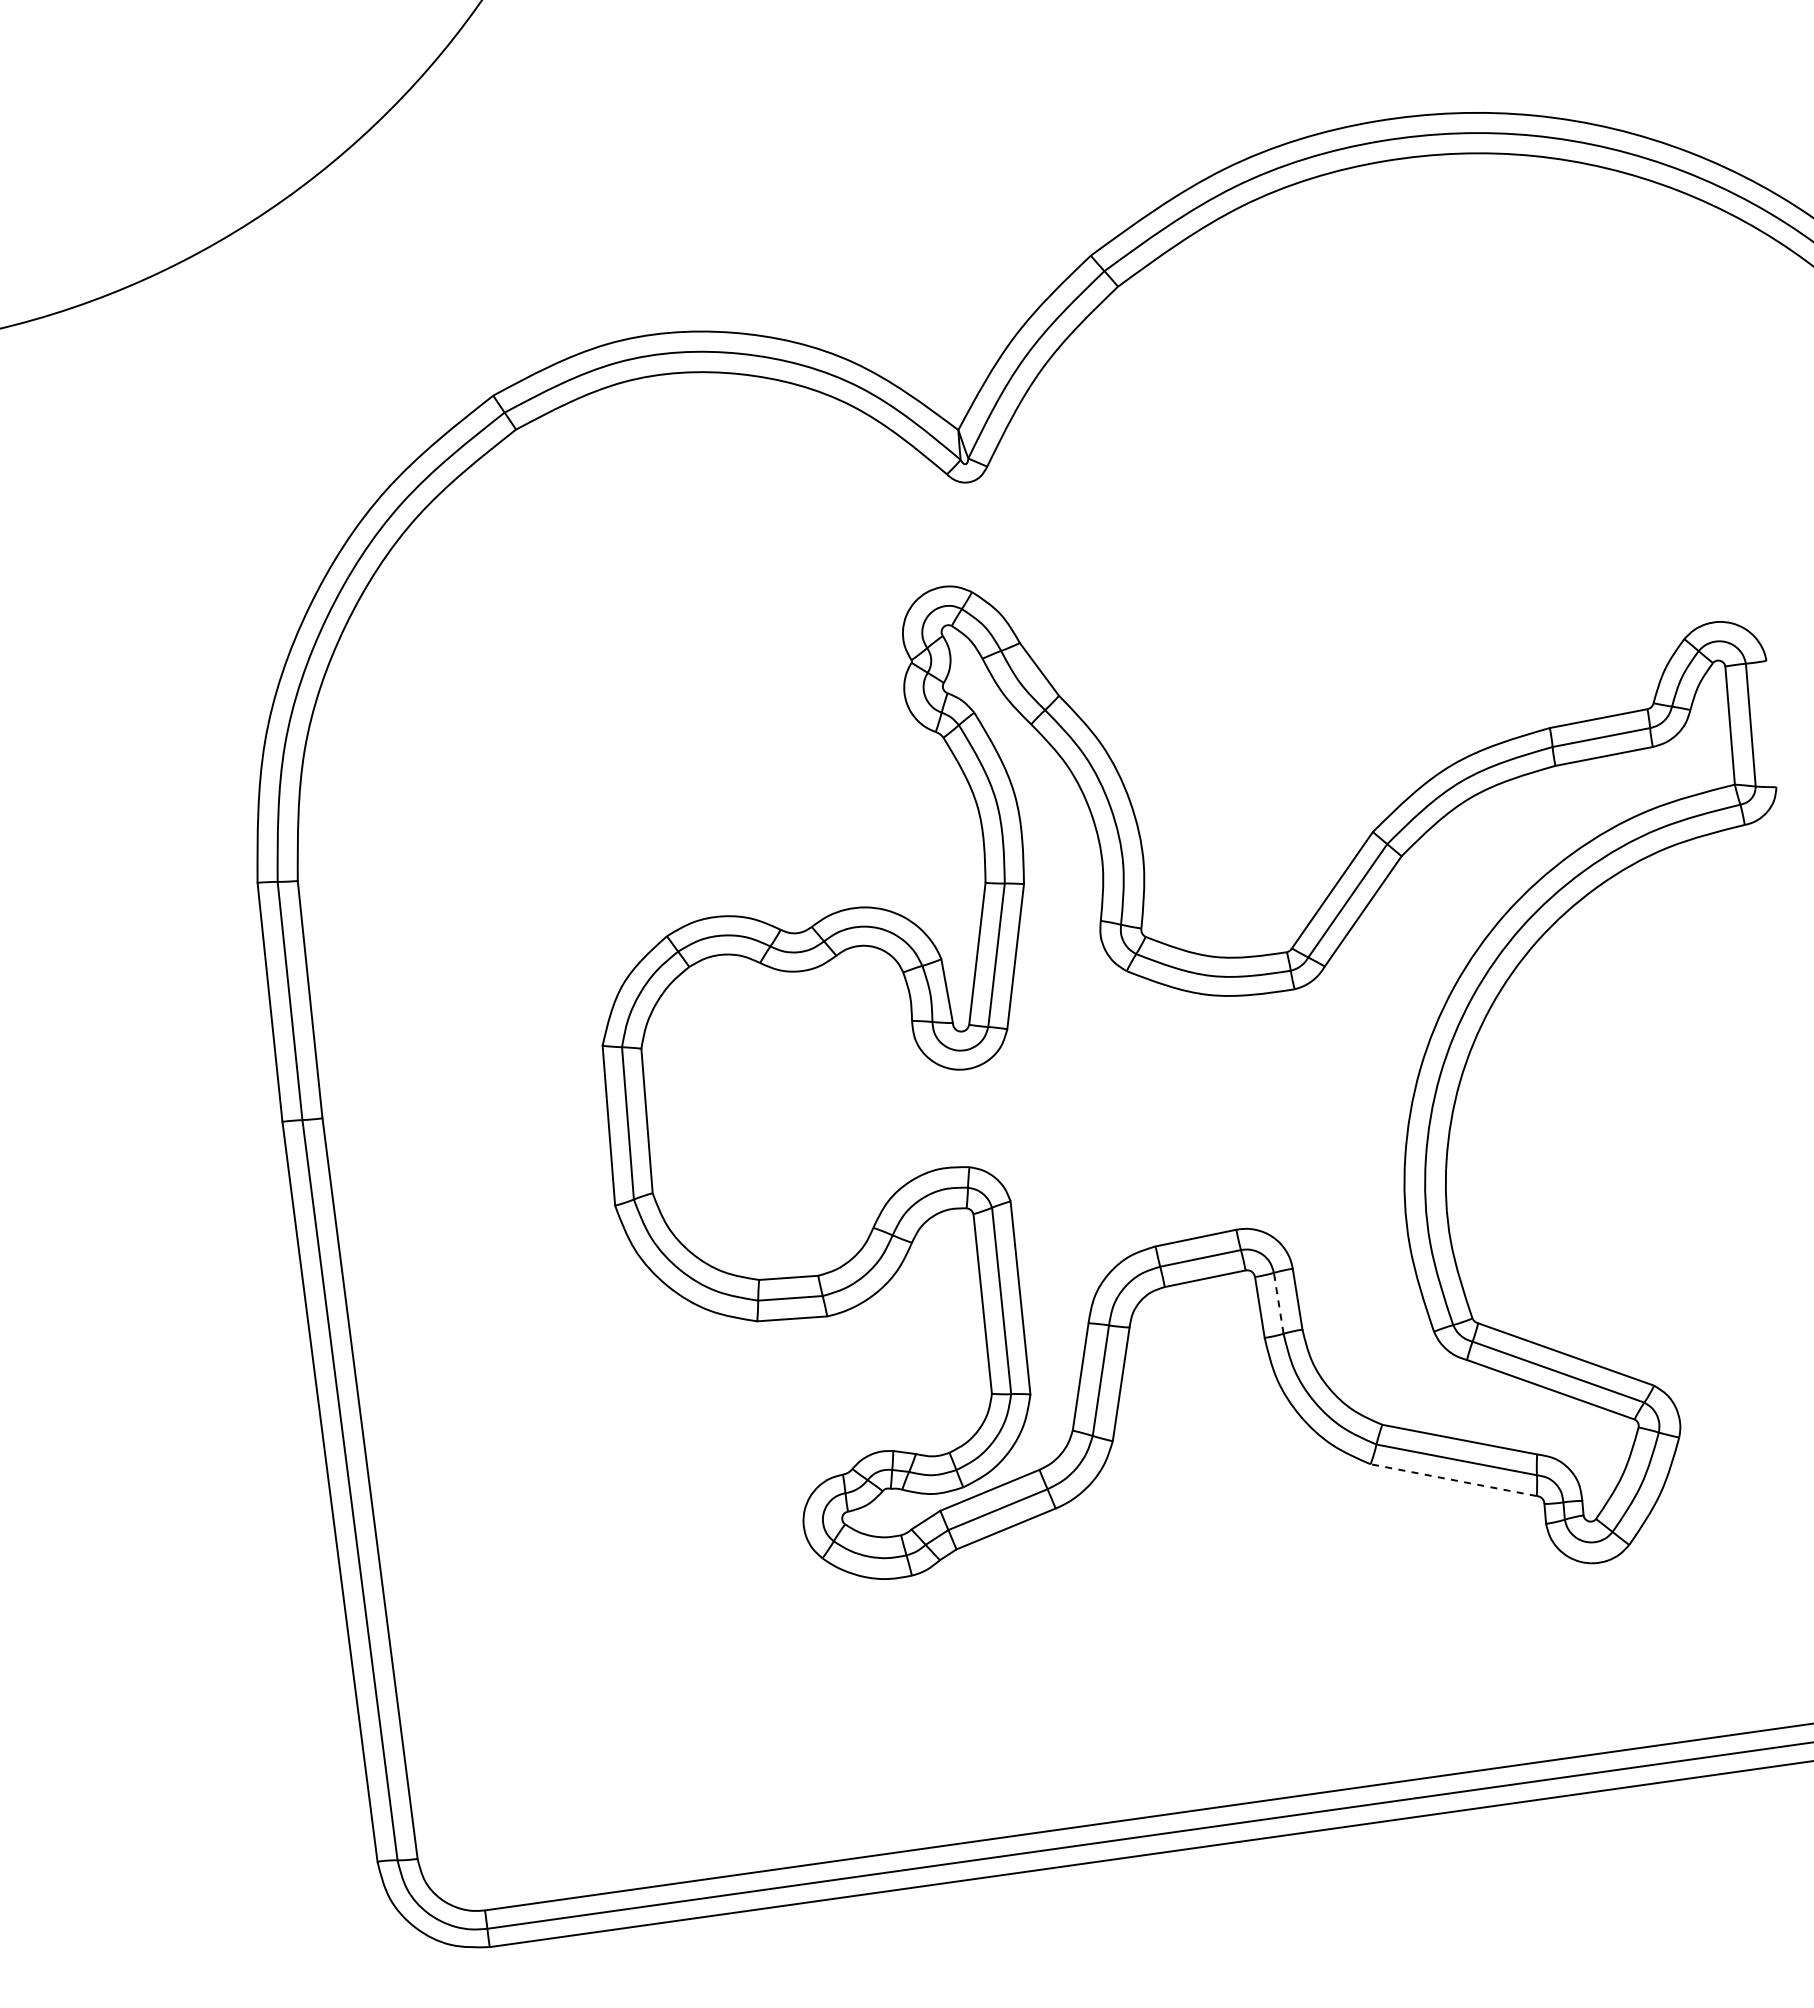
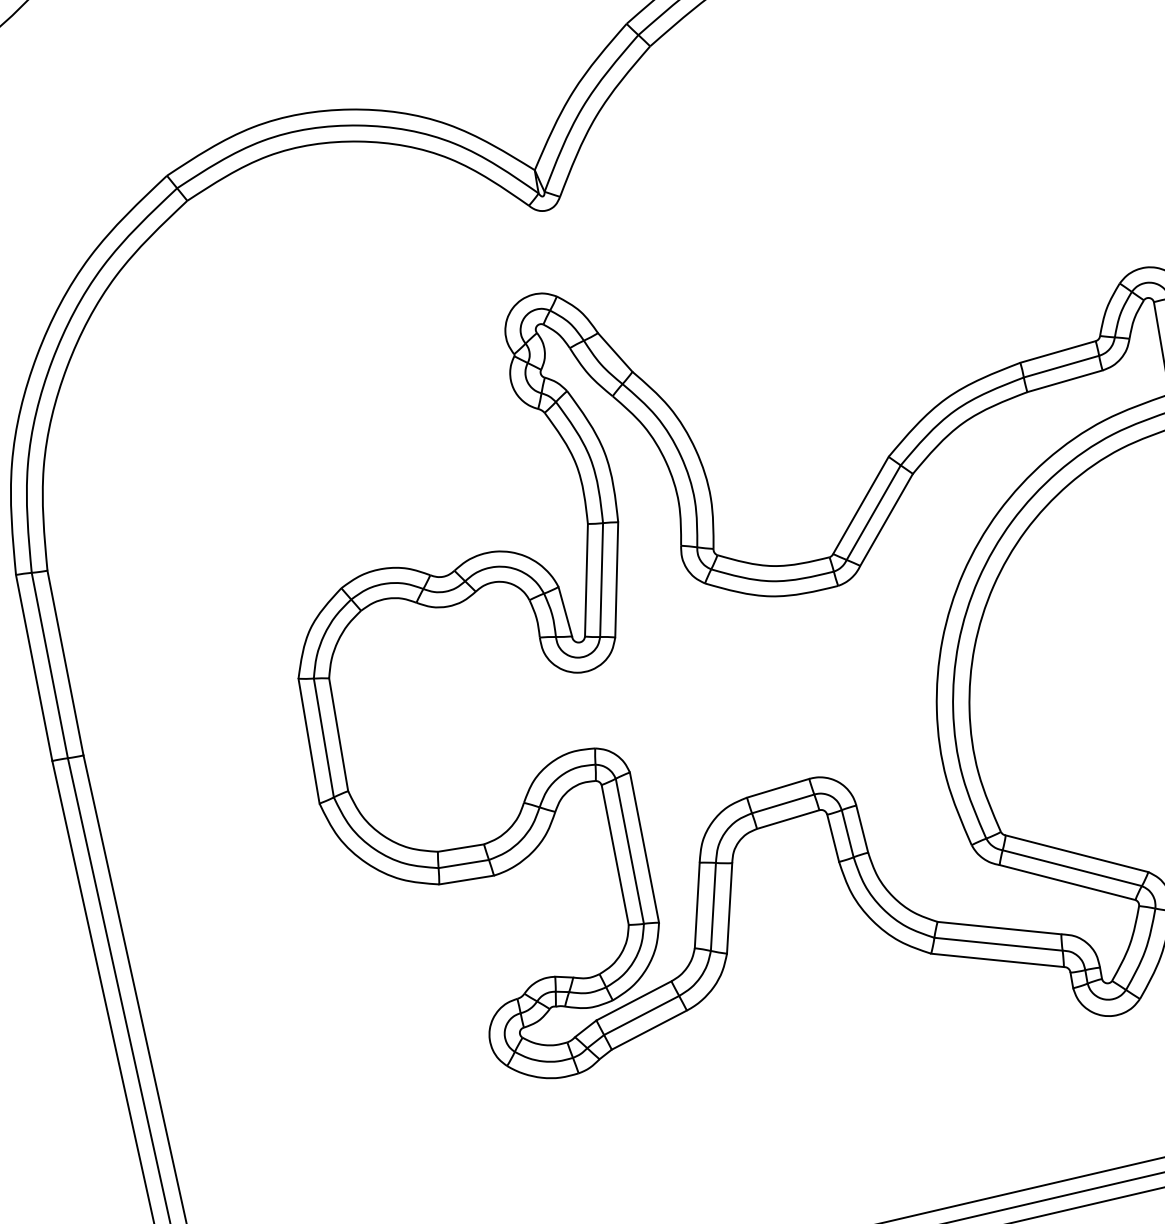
line: (1278, 1303) -> (847, 833), dashed -> solid
line: (1453, 1480) -> (997, 960), dashed -> solid

